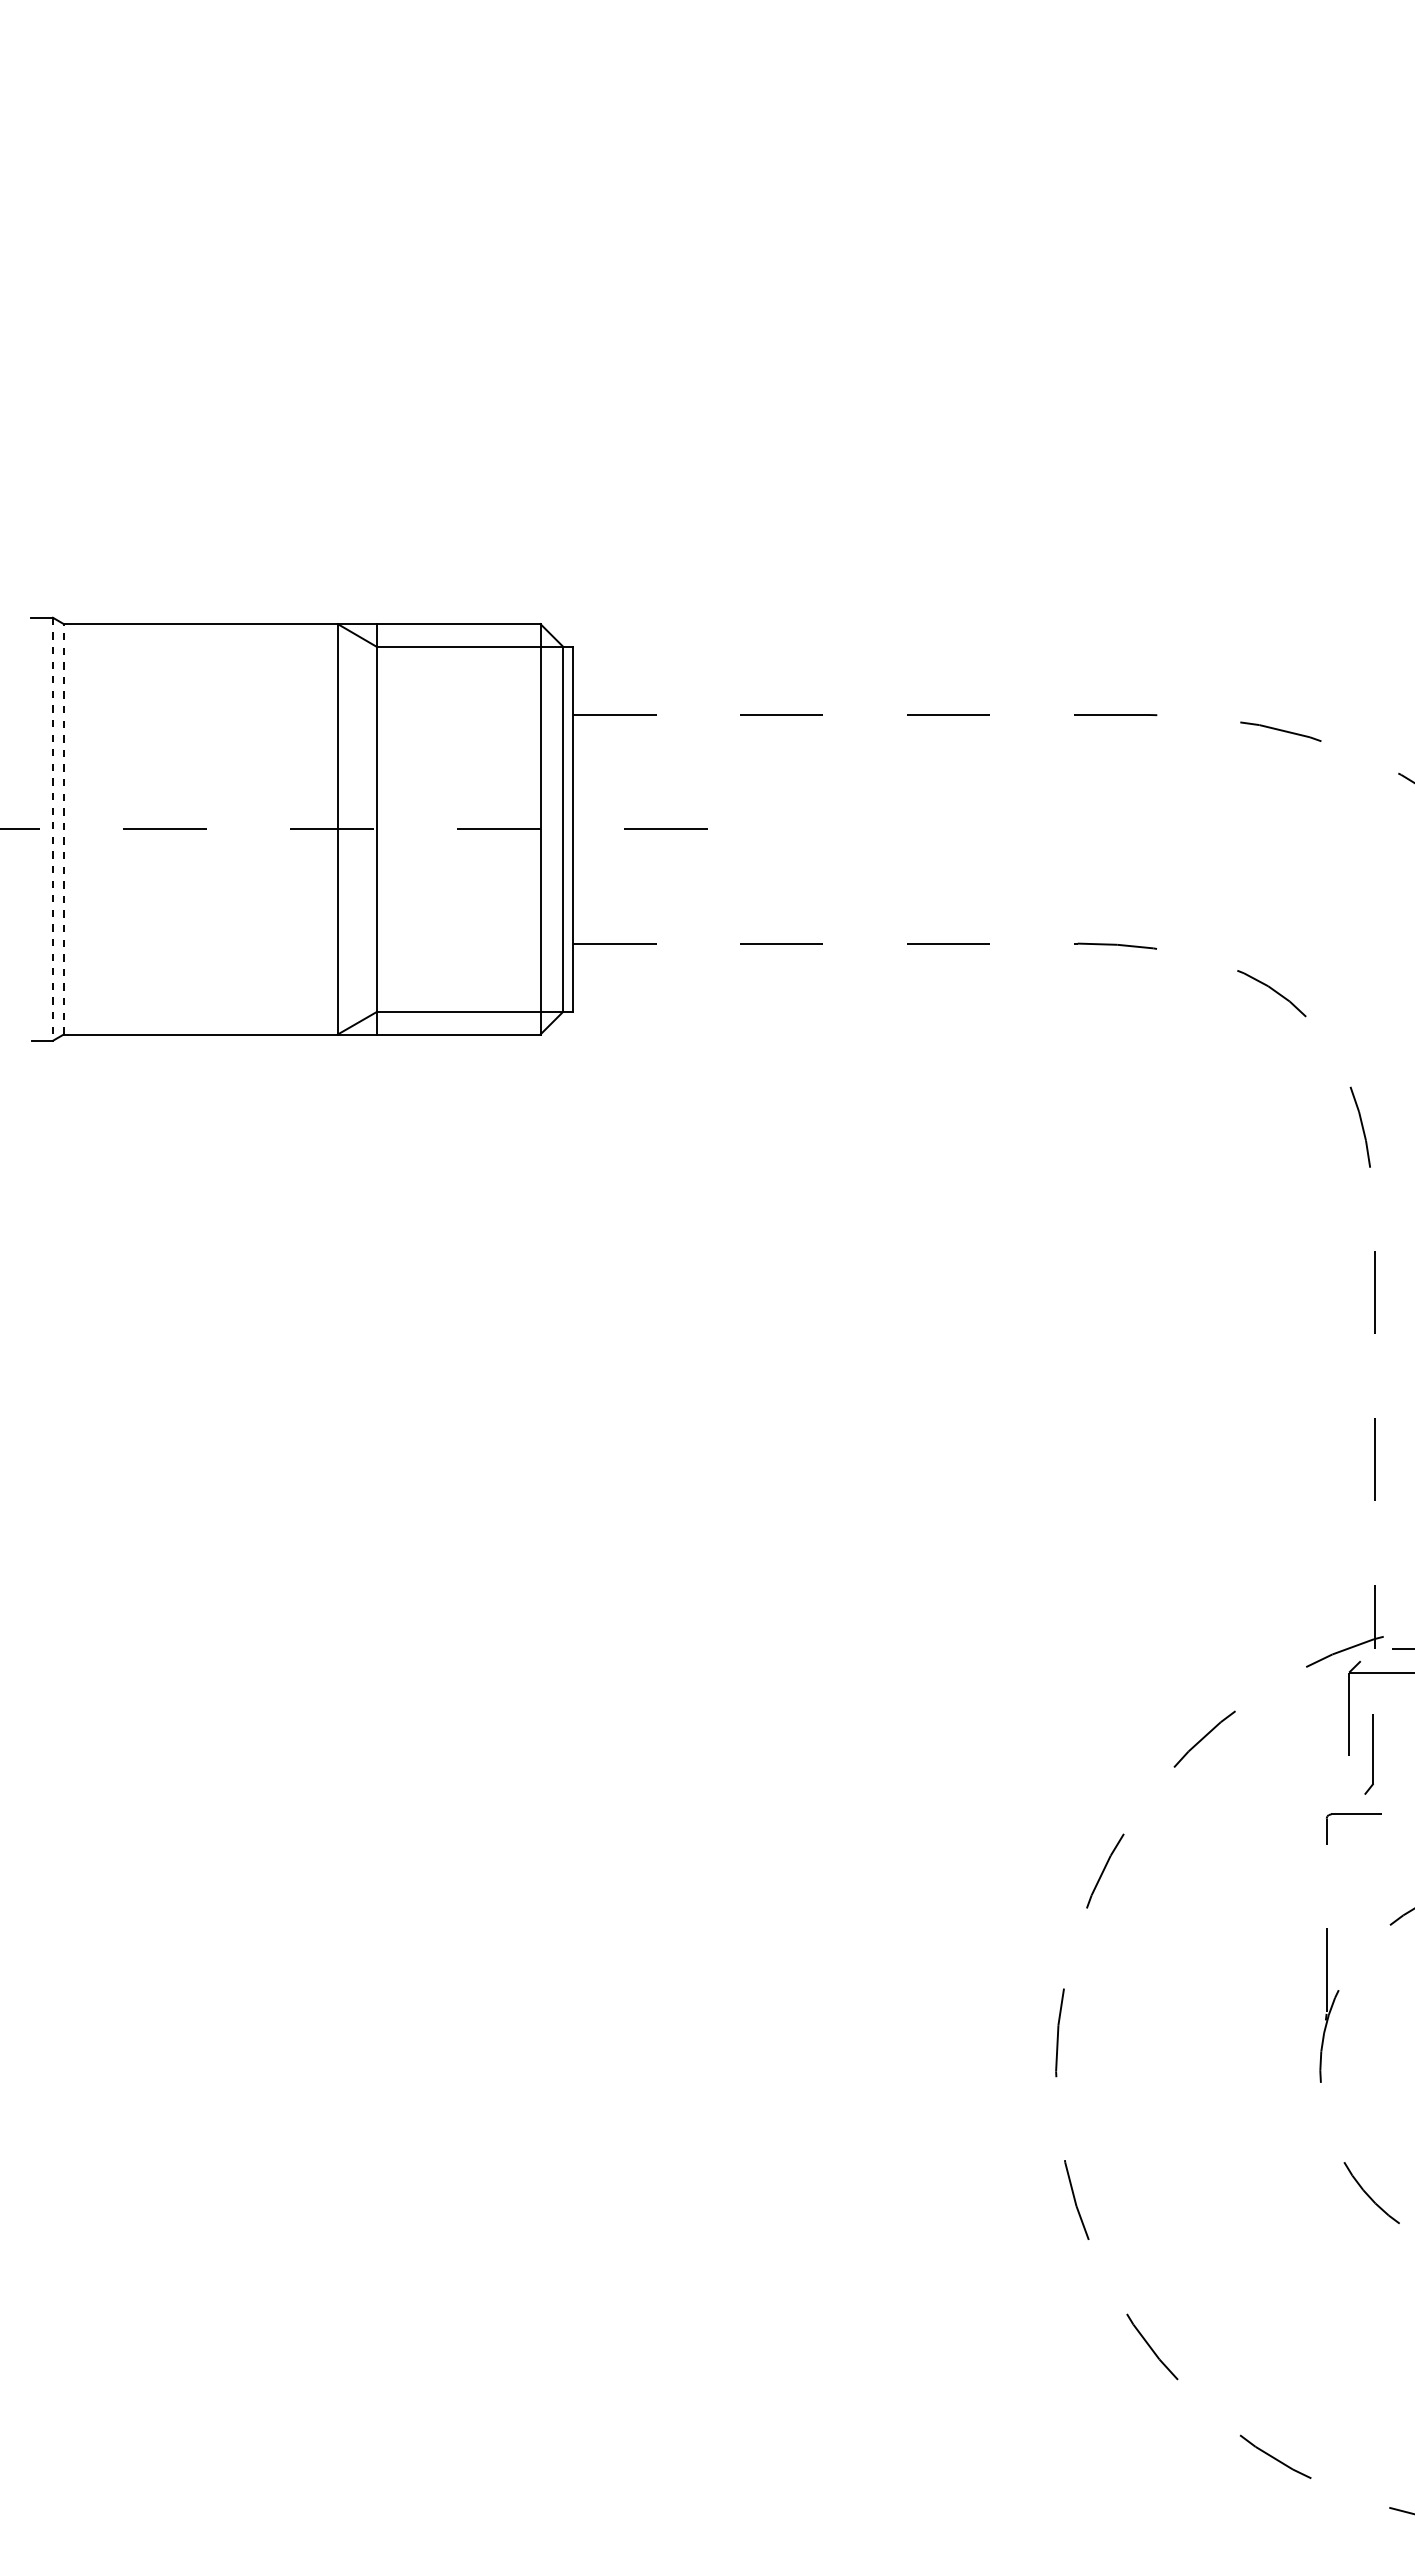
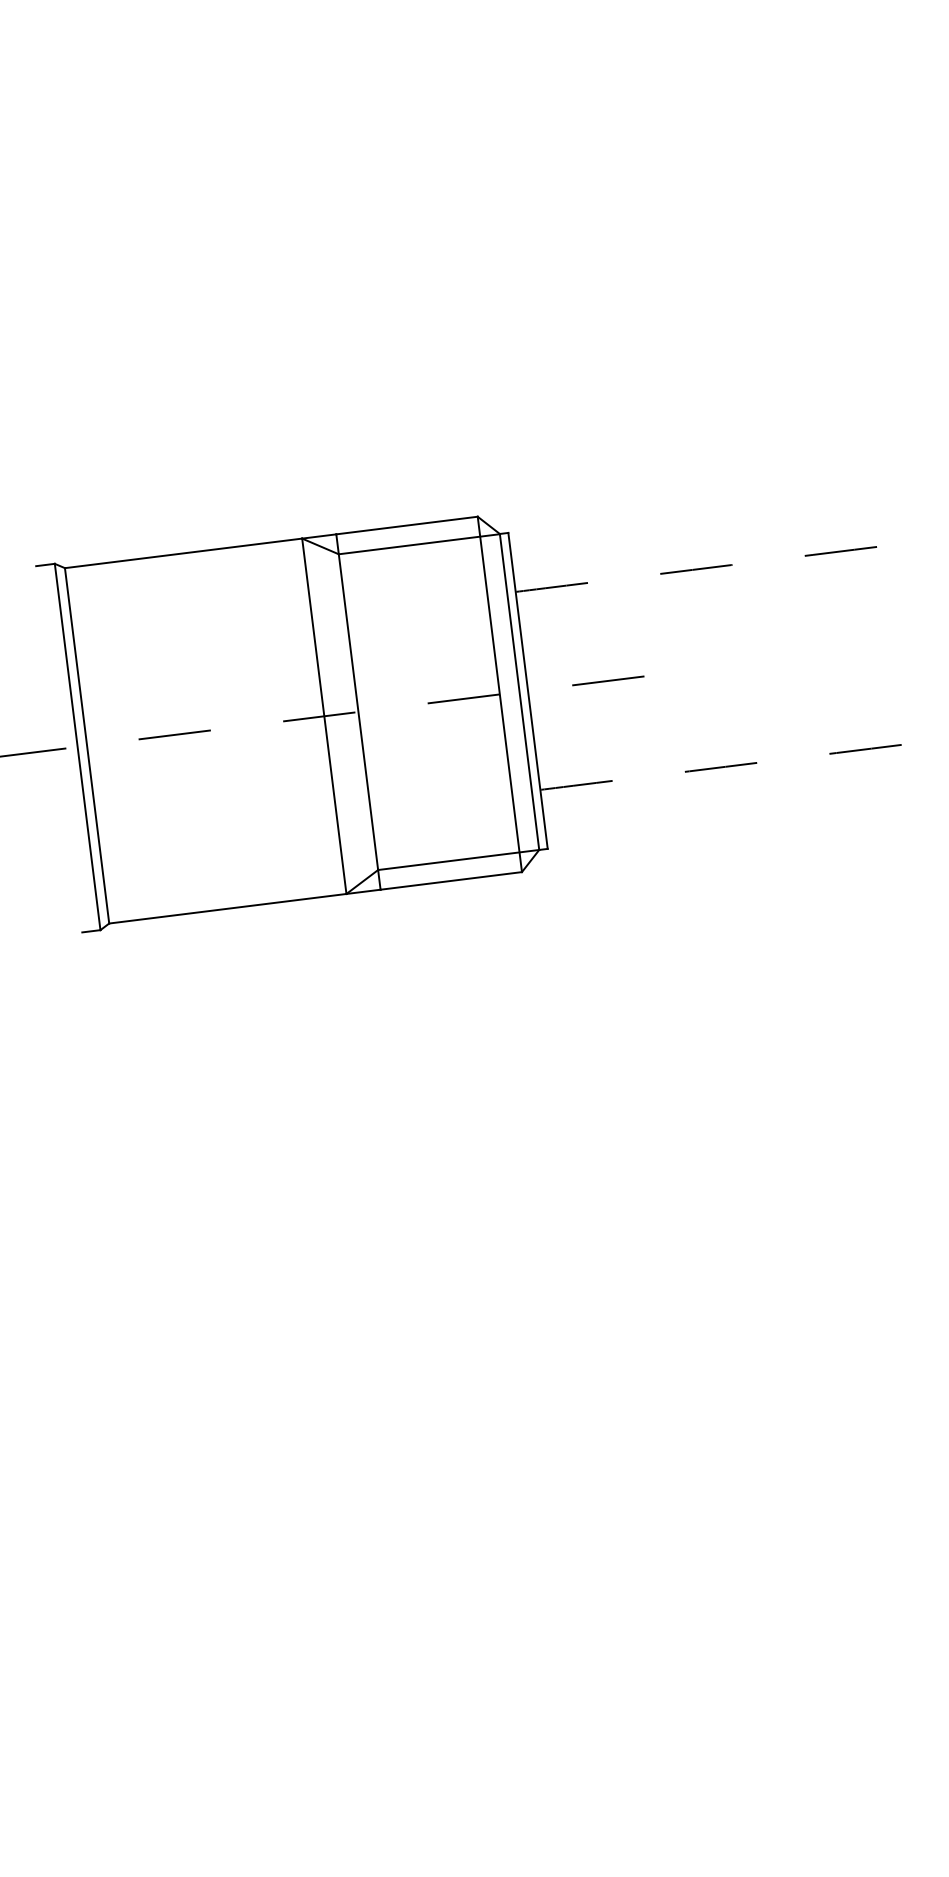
line: (63, 828) -> (86, 745), dashed -> solid
line: (52, 829) -> (77, 747), dashed -> solid

